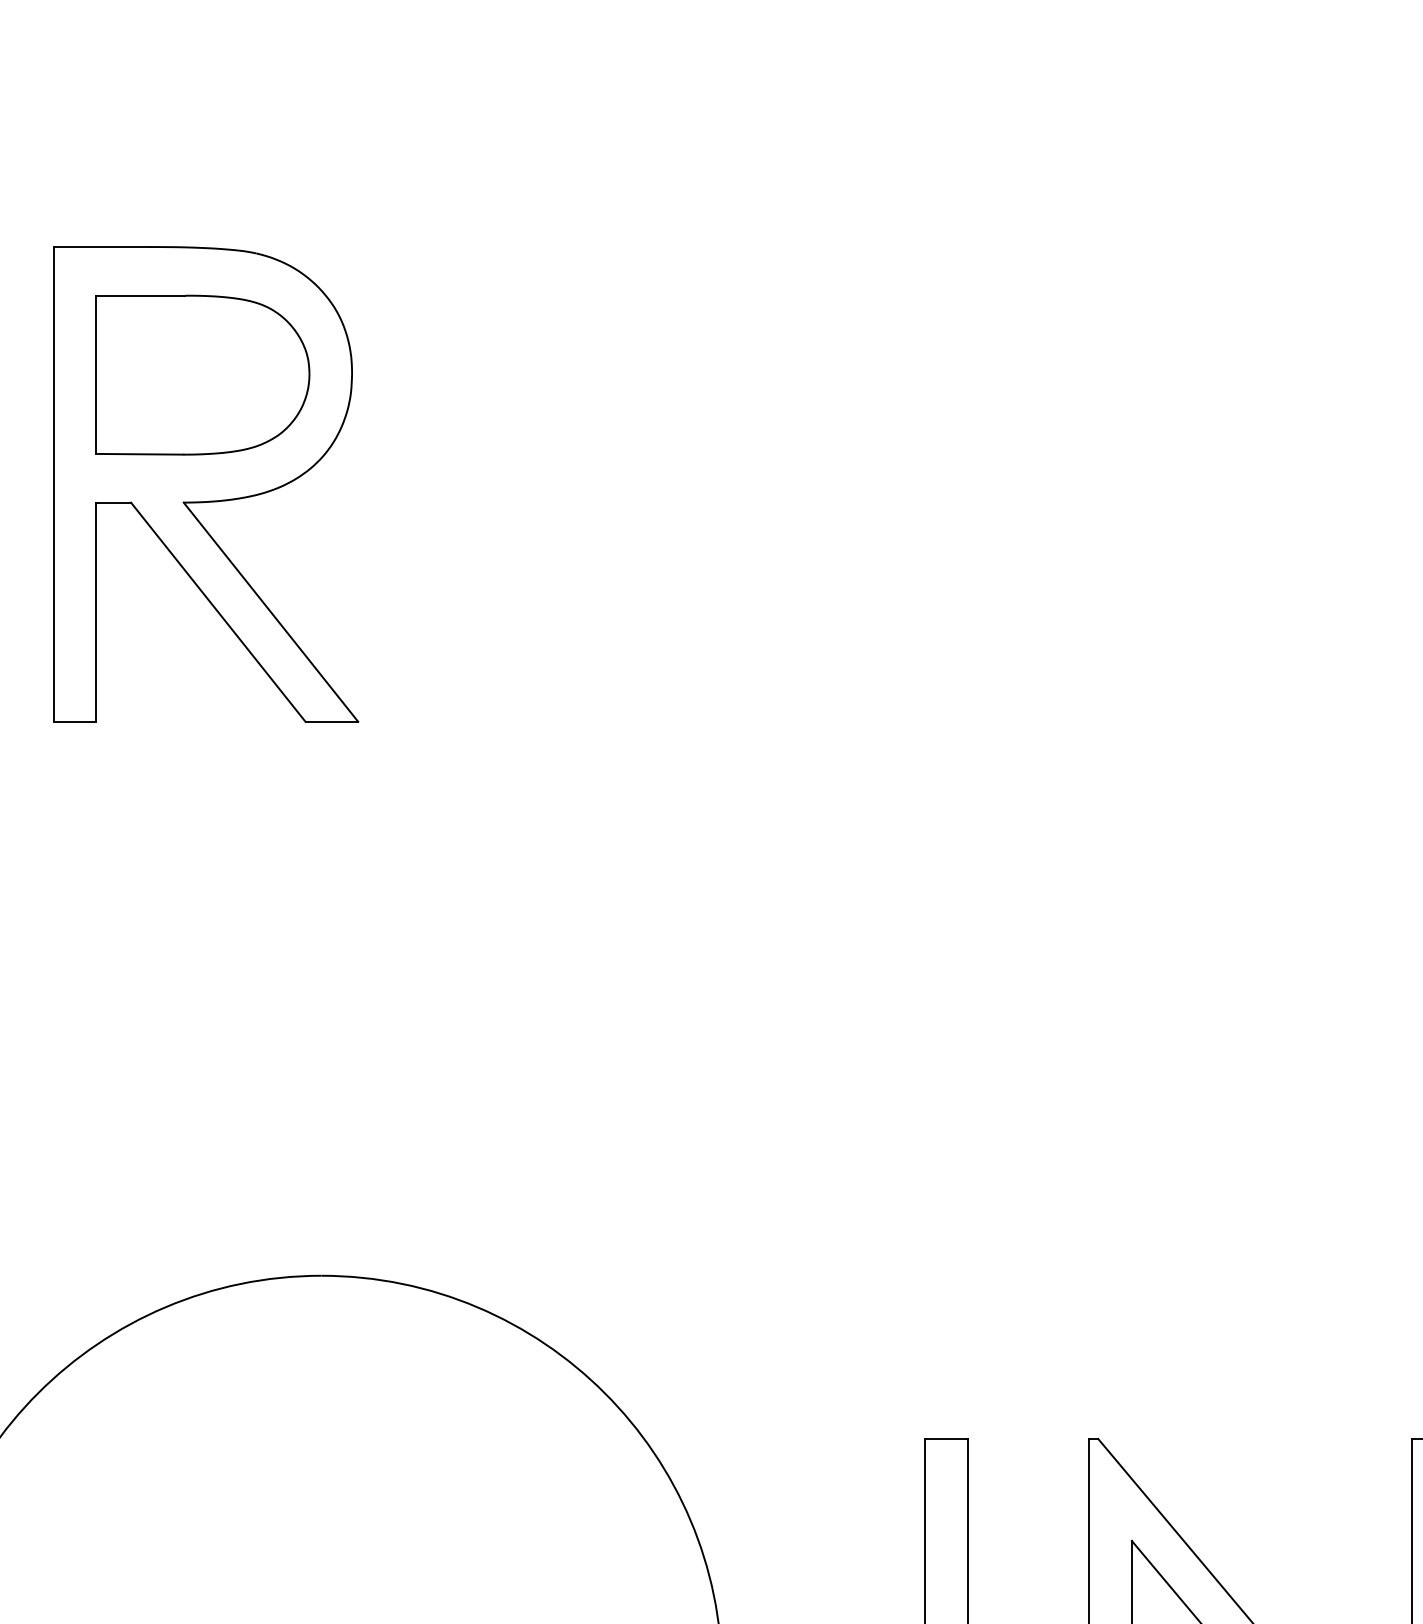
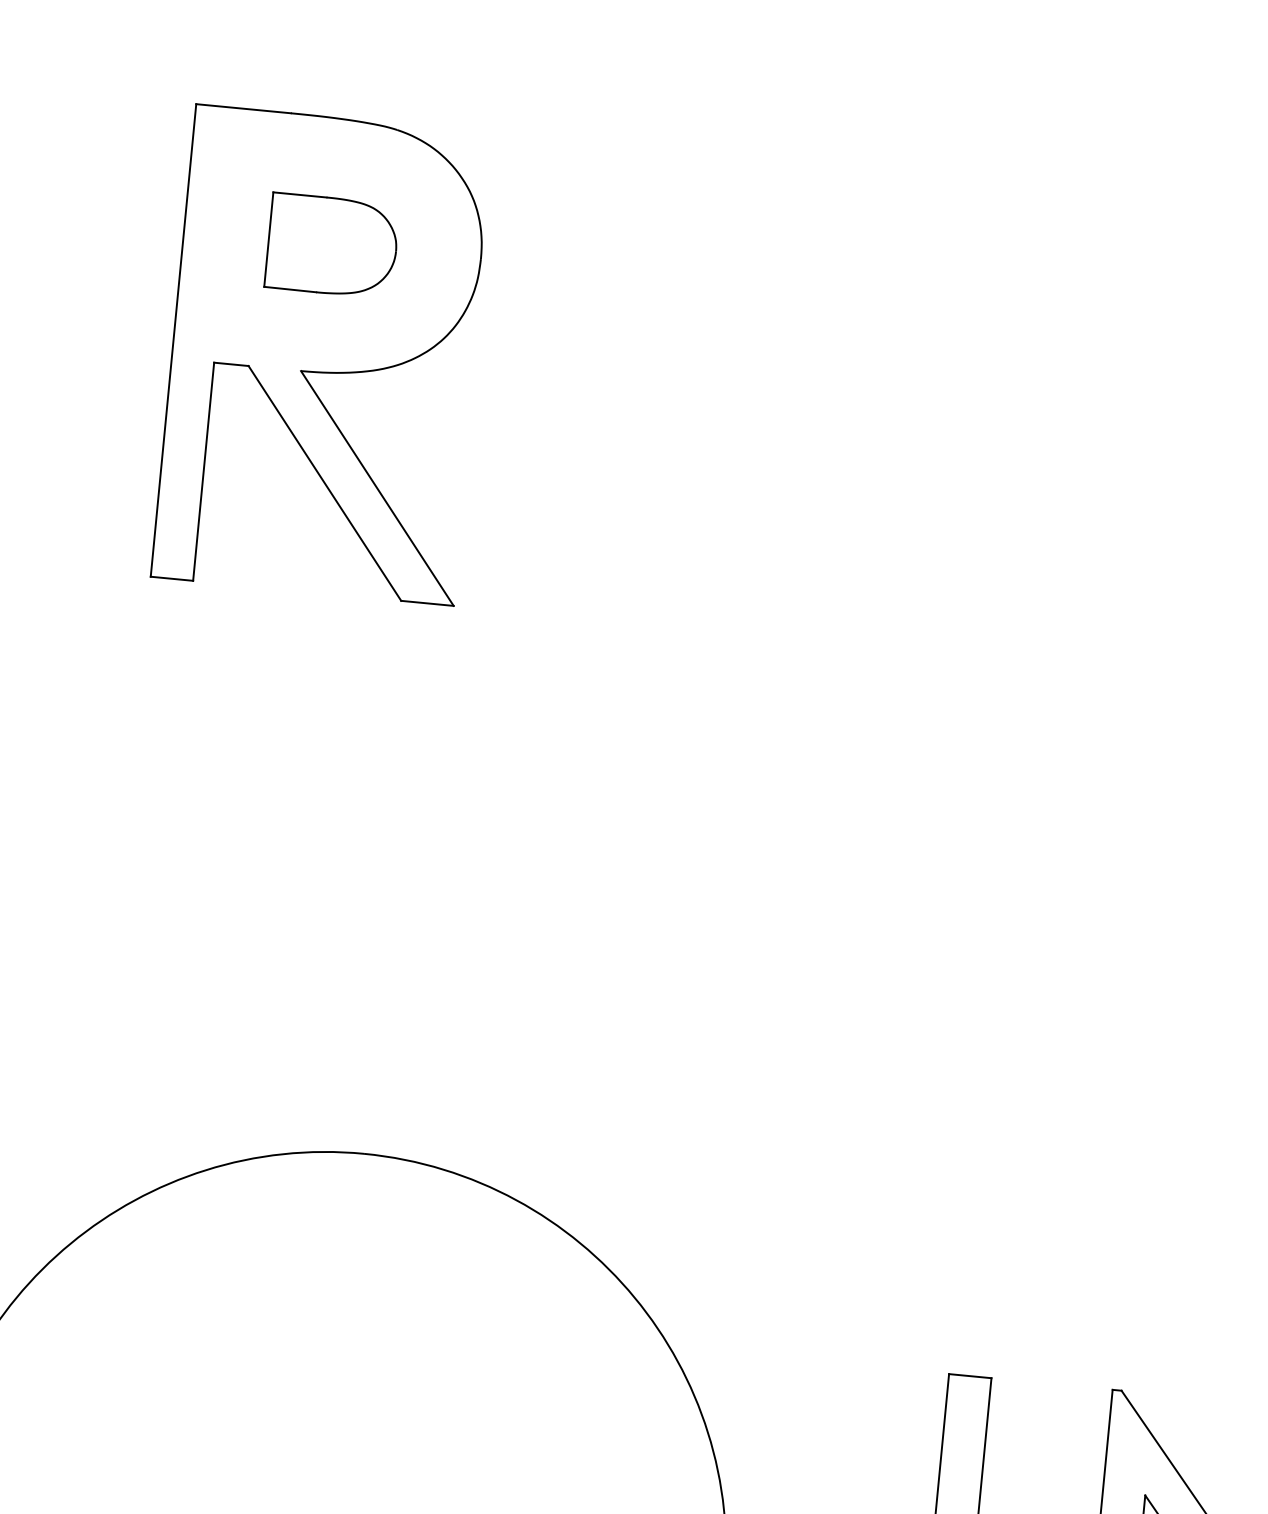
part: (202, 374) -> (331, 245), size x0.6

